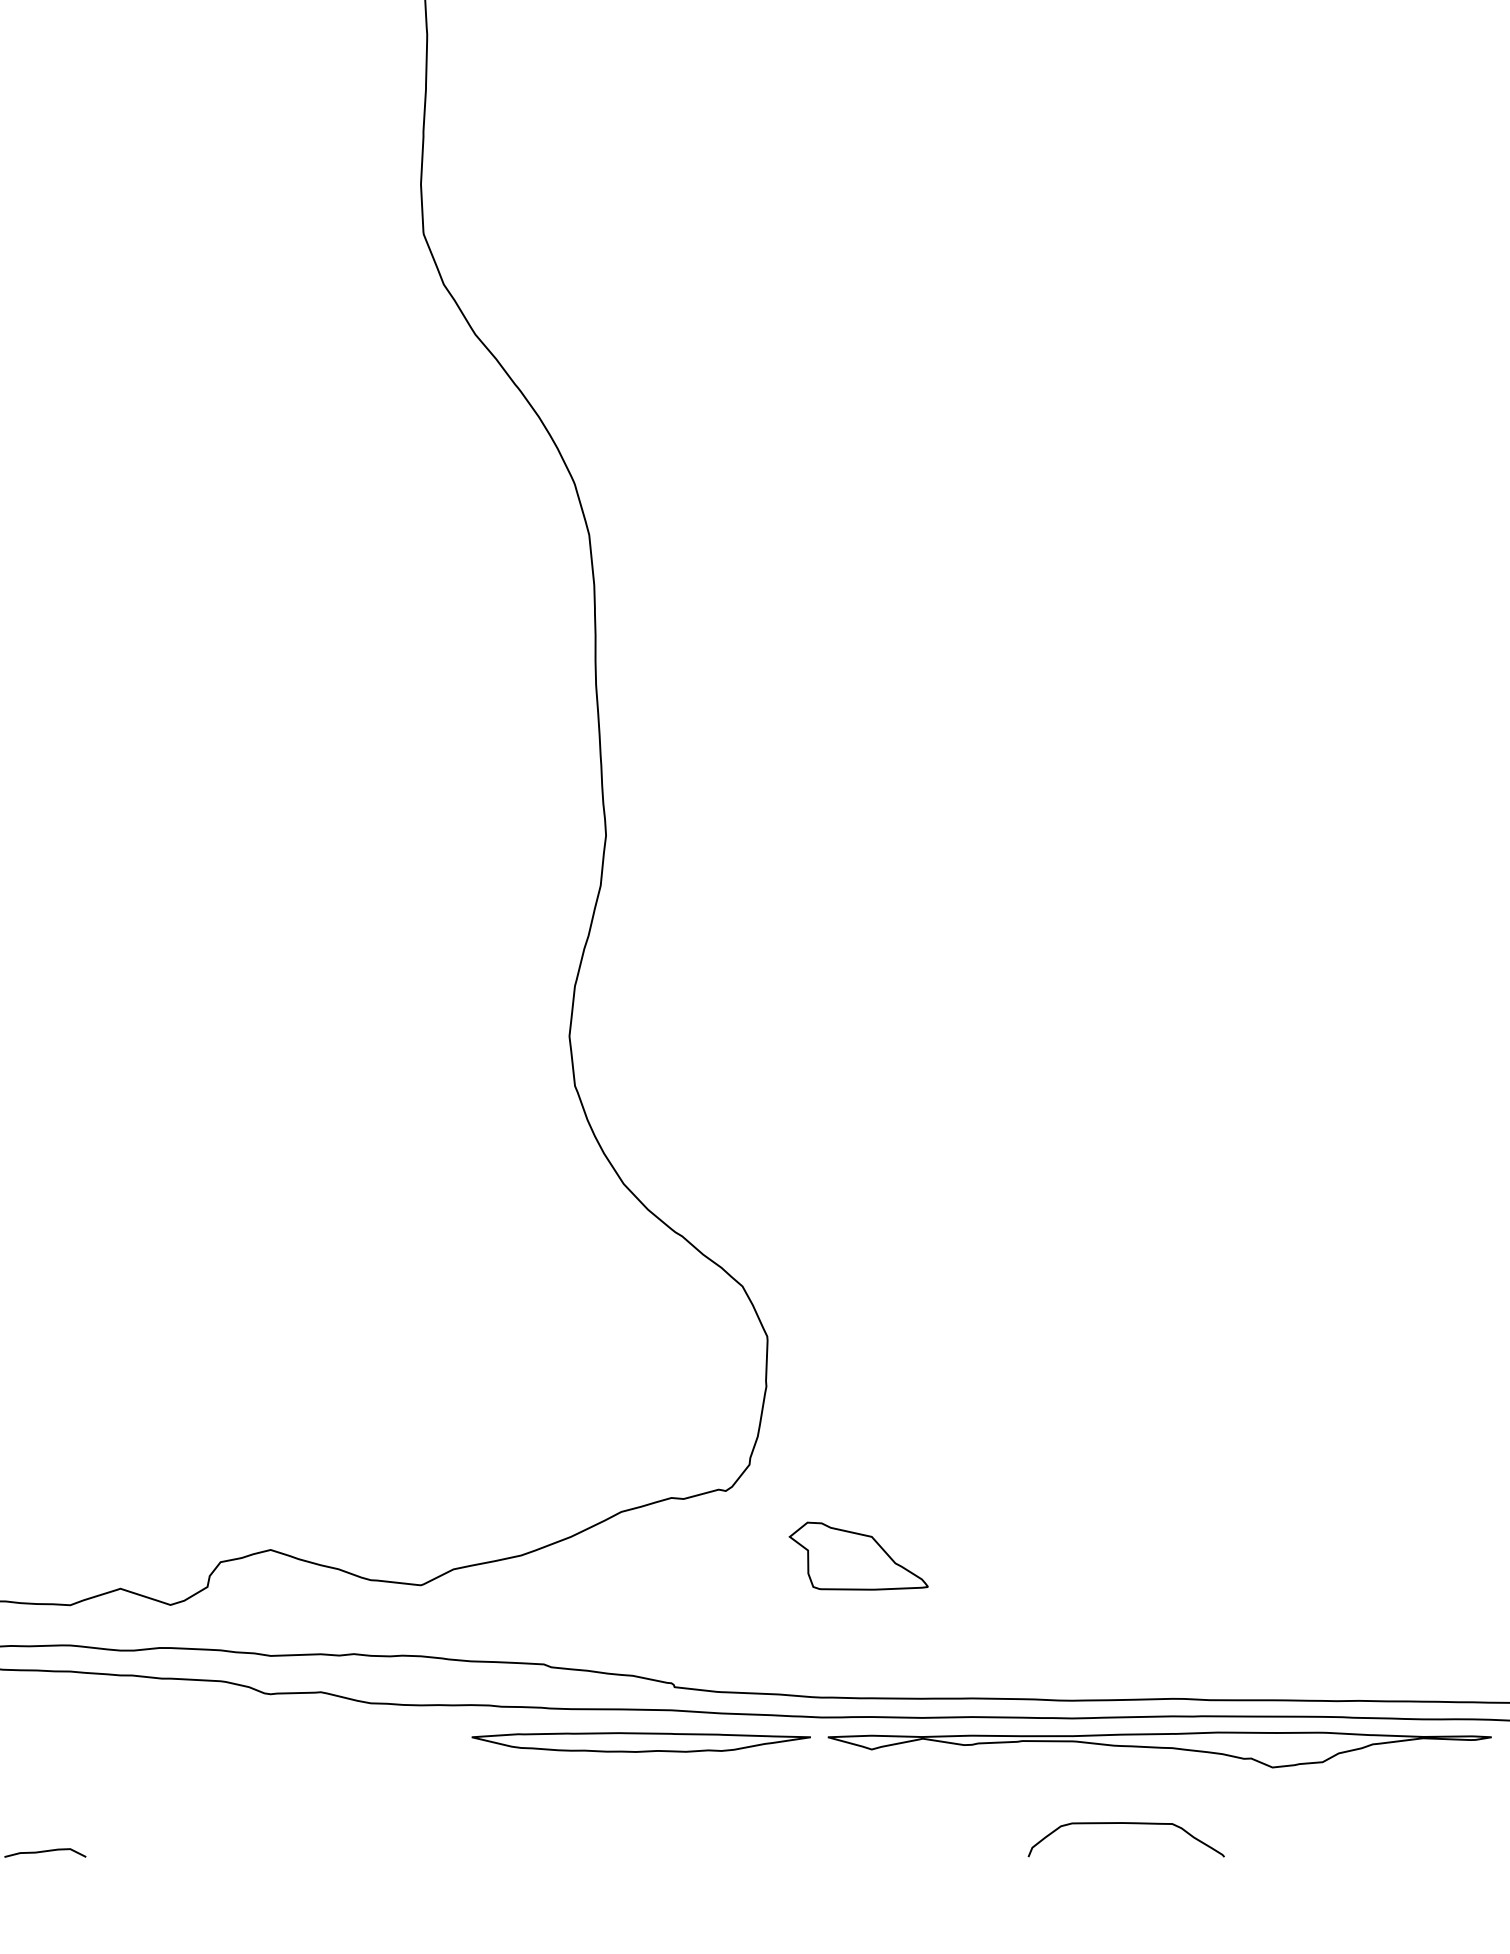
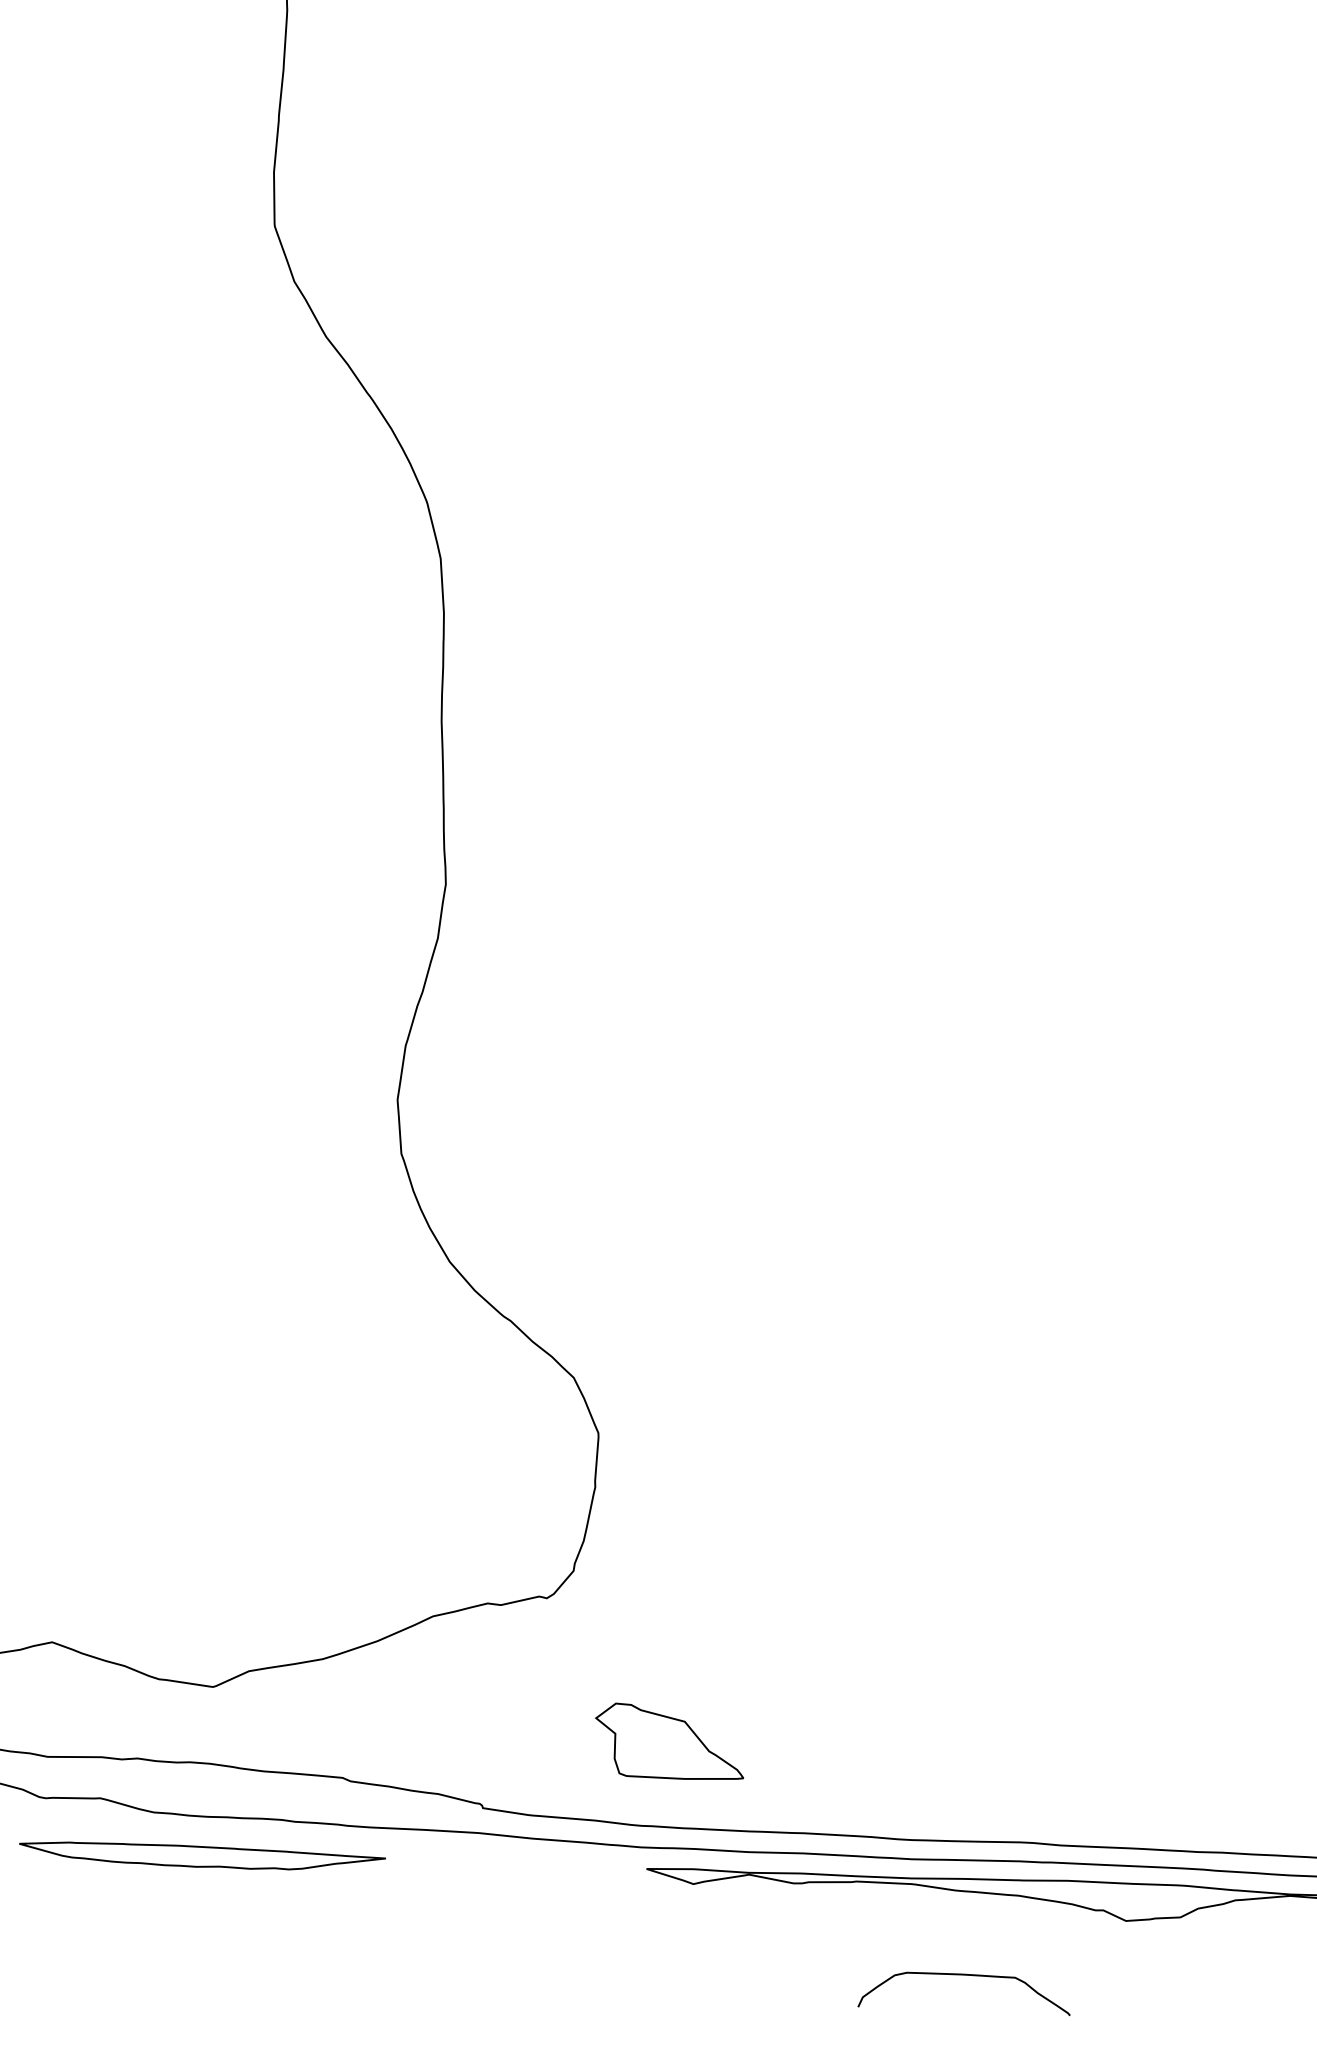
part: (858, 1555) -> (669, 1741), moved
part: (640, 1742) -> (201, 1856), moved

